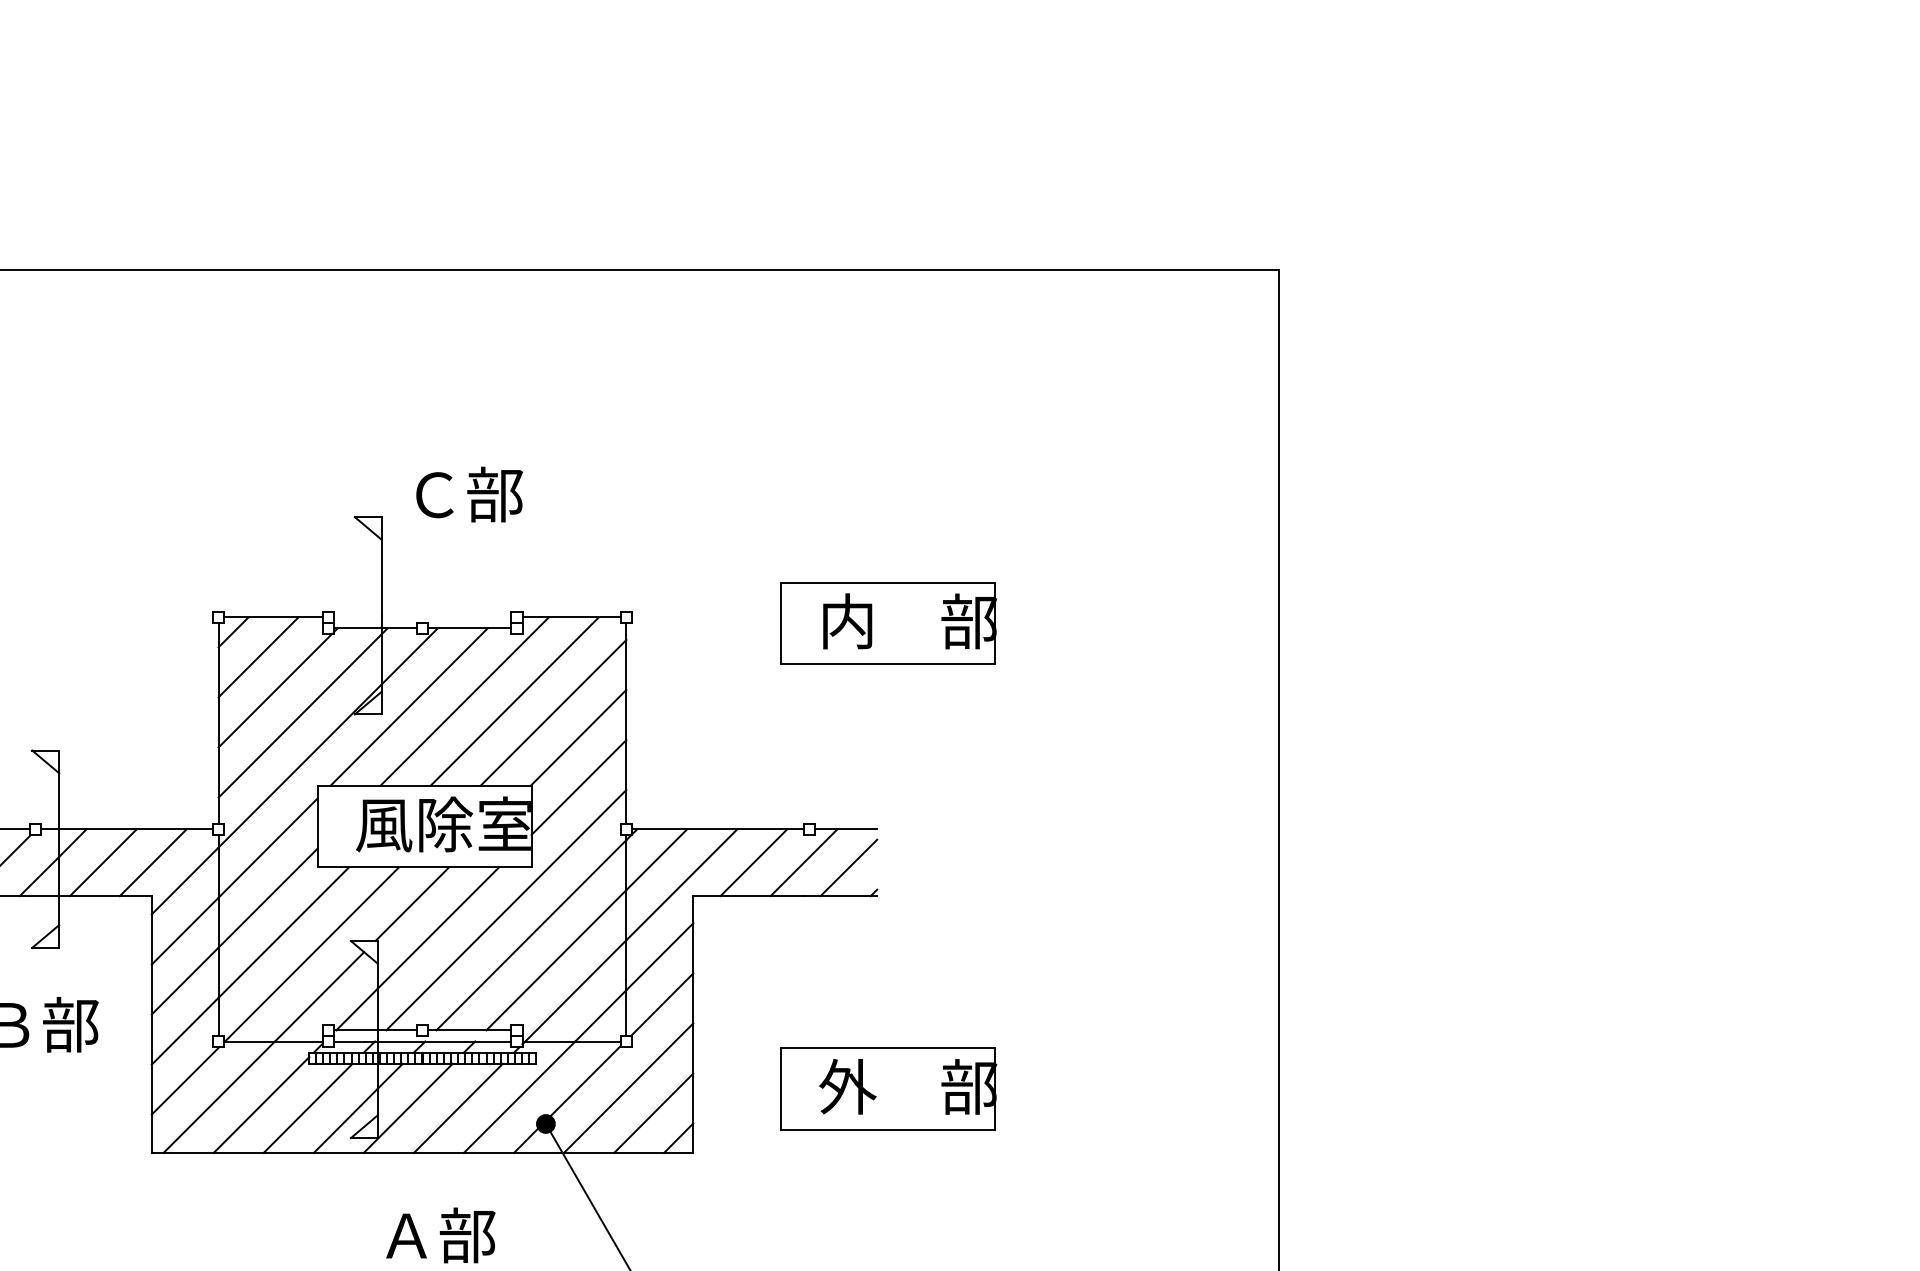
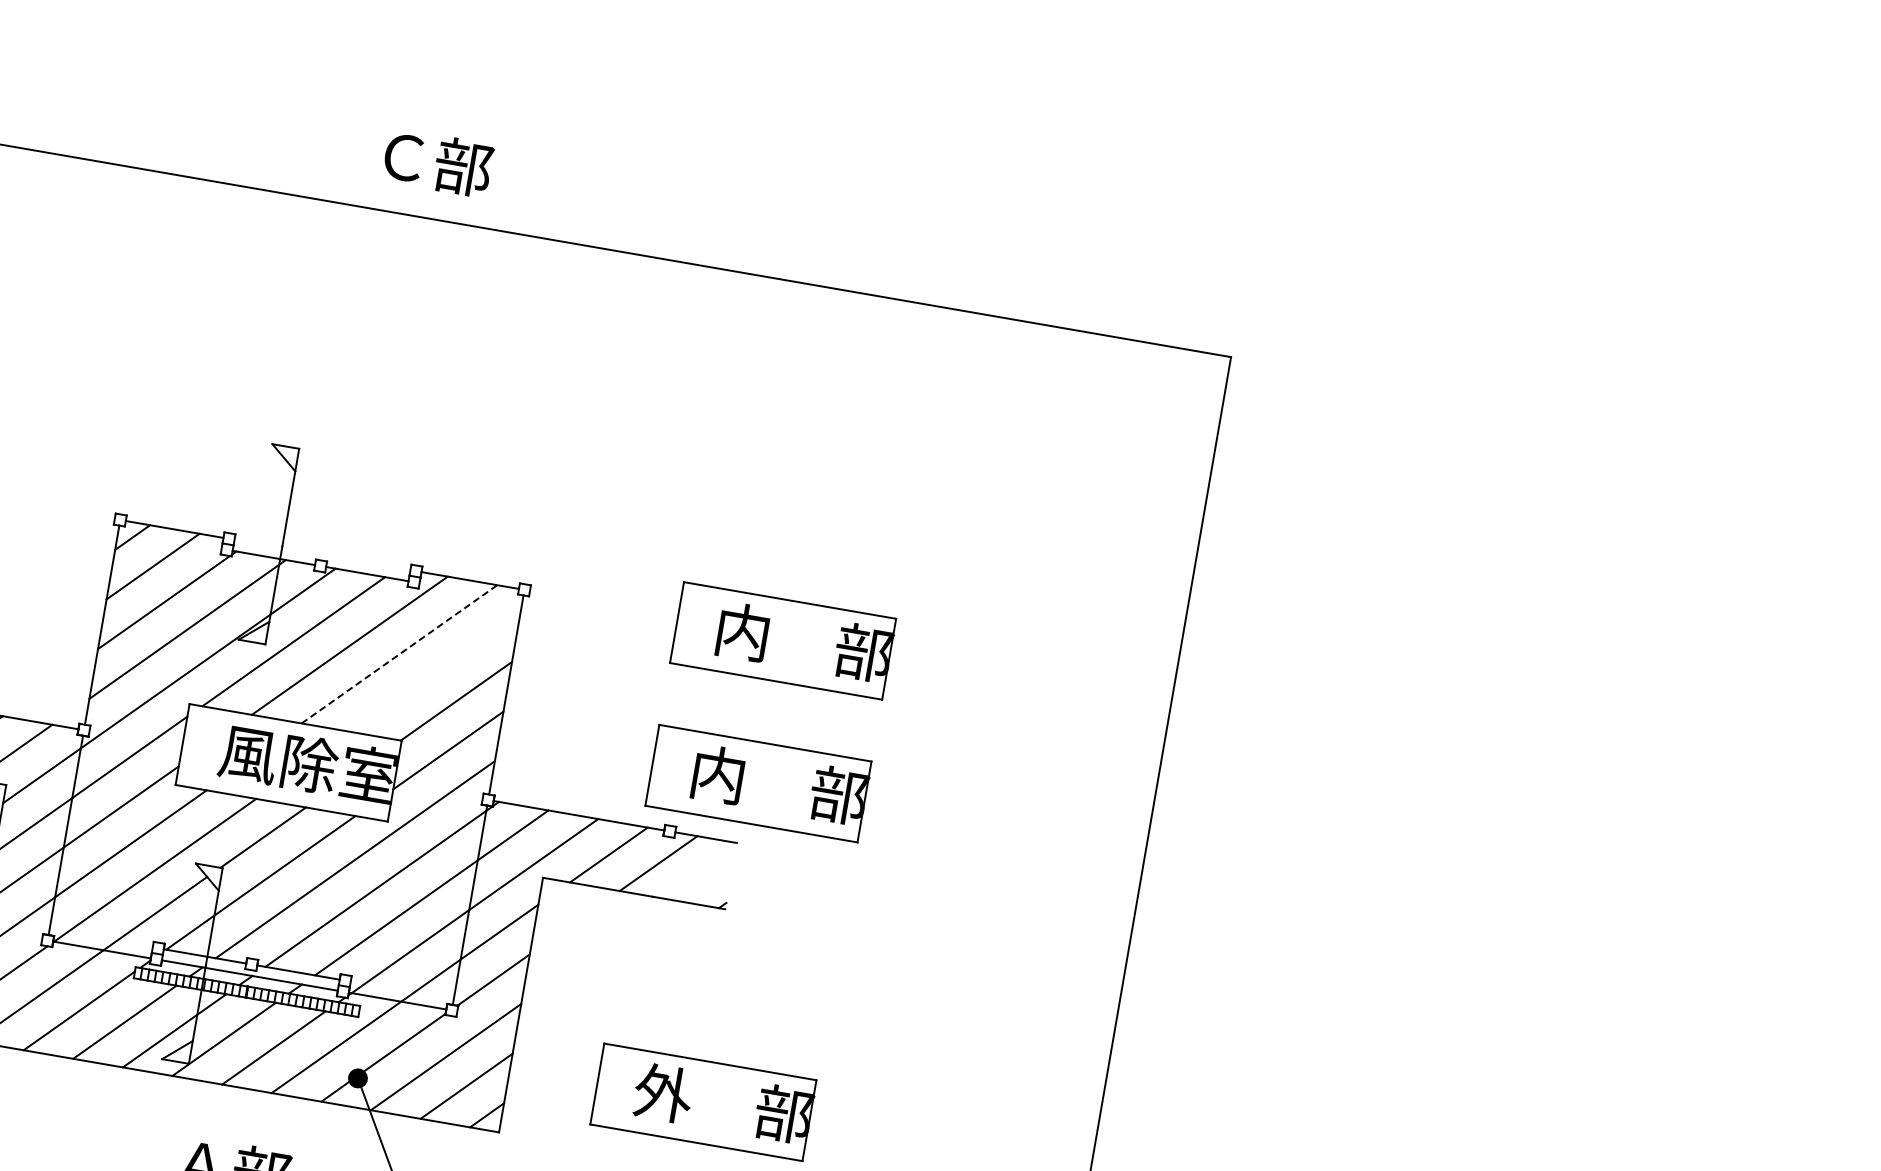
text: (469, 494) -> (438, 162), moved
line: (515, 701) -> (400, 654), solid -> dashed
line: (553, 712) -> (435, 671), removed
part: (888, 767) -> (758, 783), added
line: (848, 867) -> (701, 875), removed

